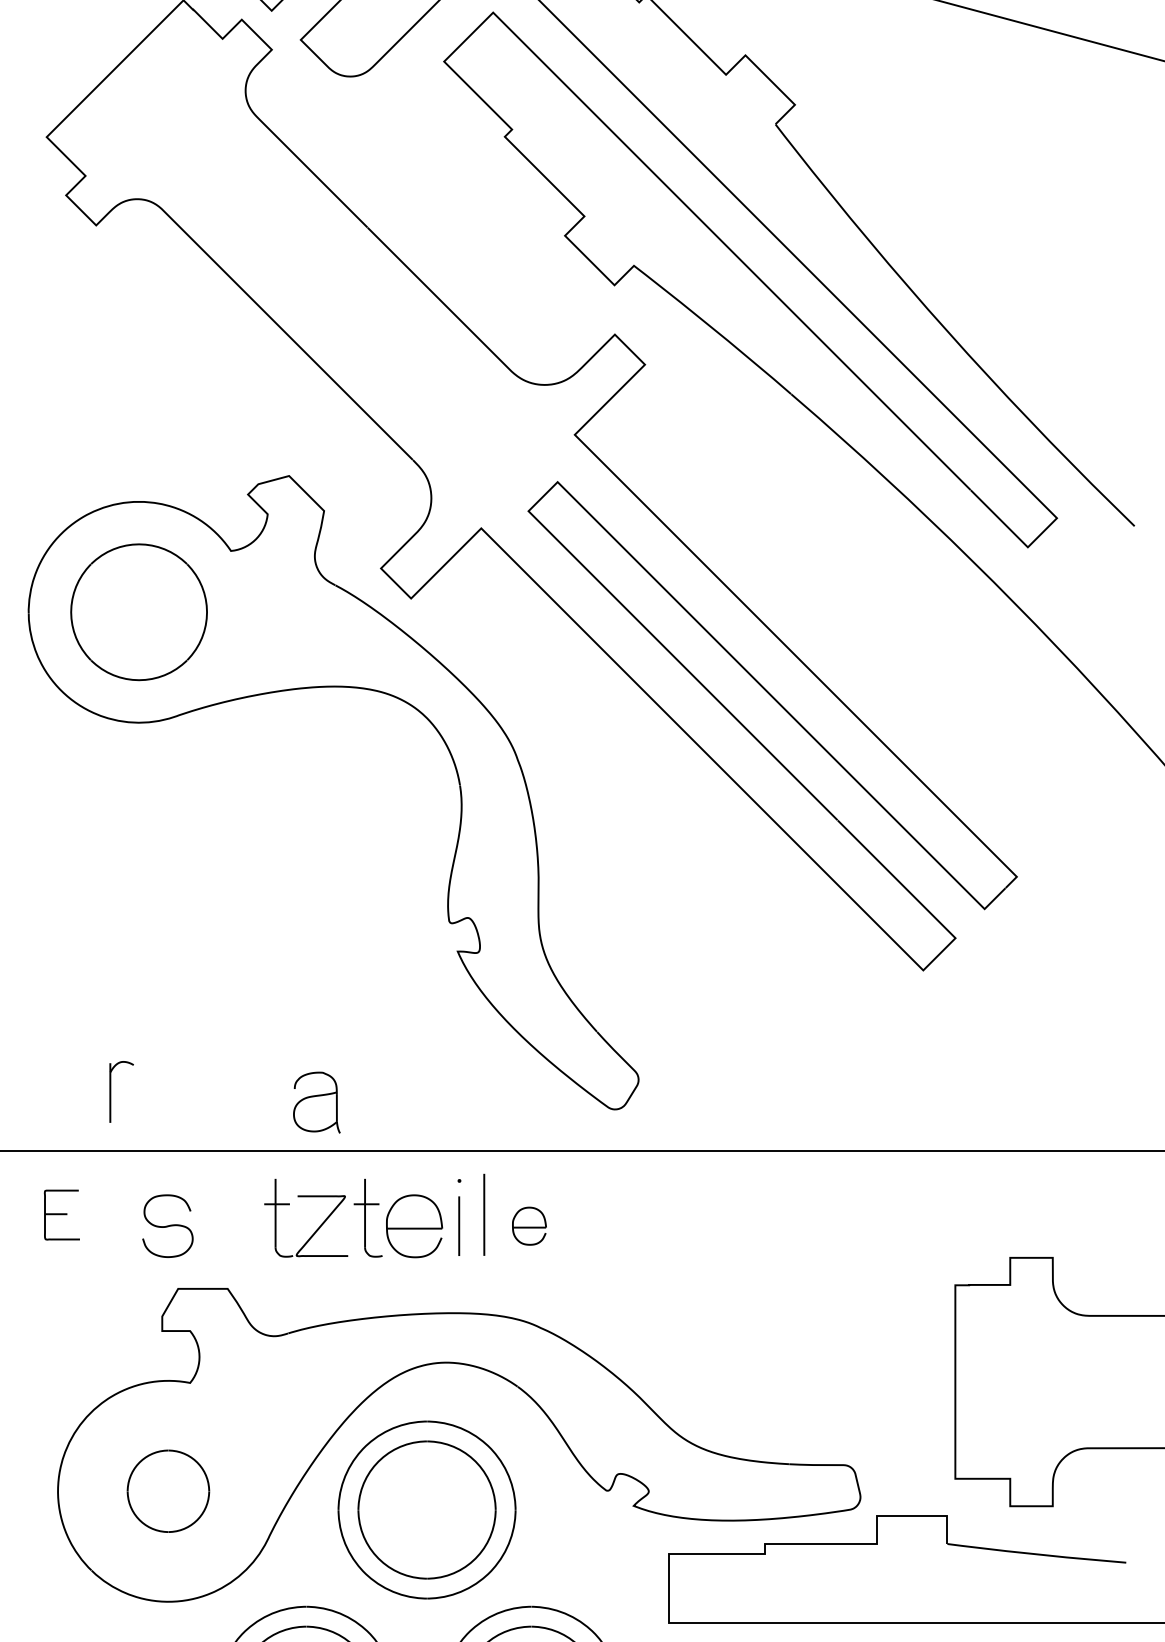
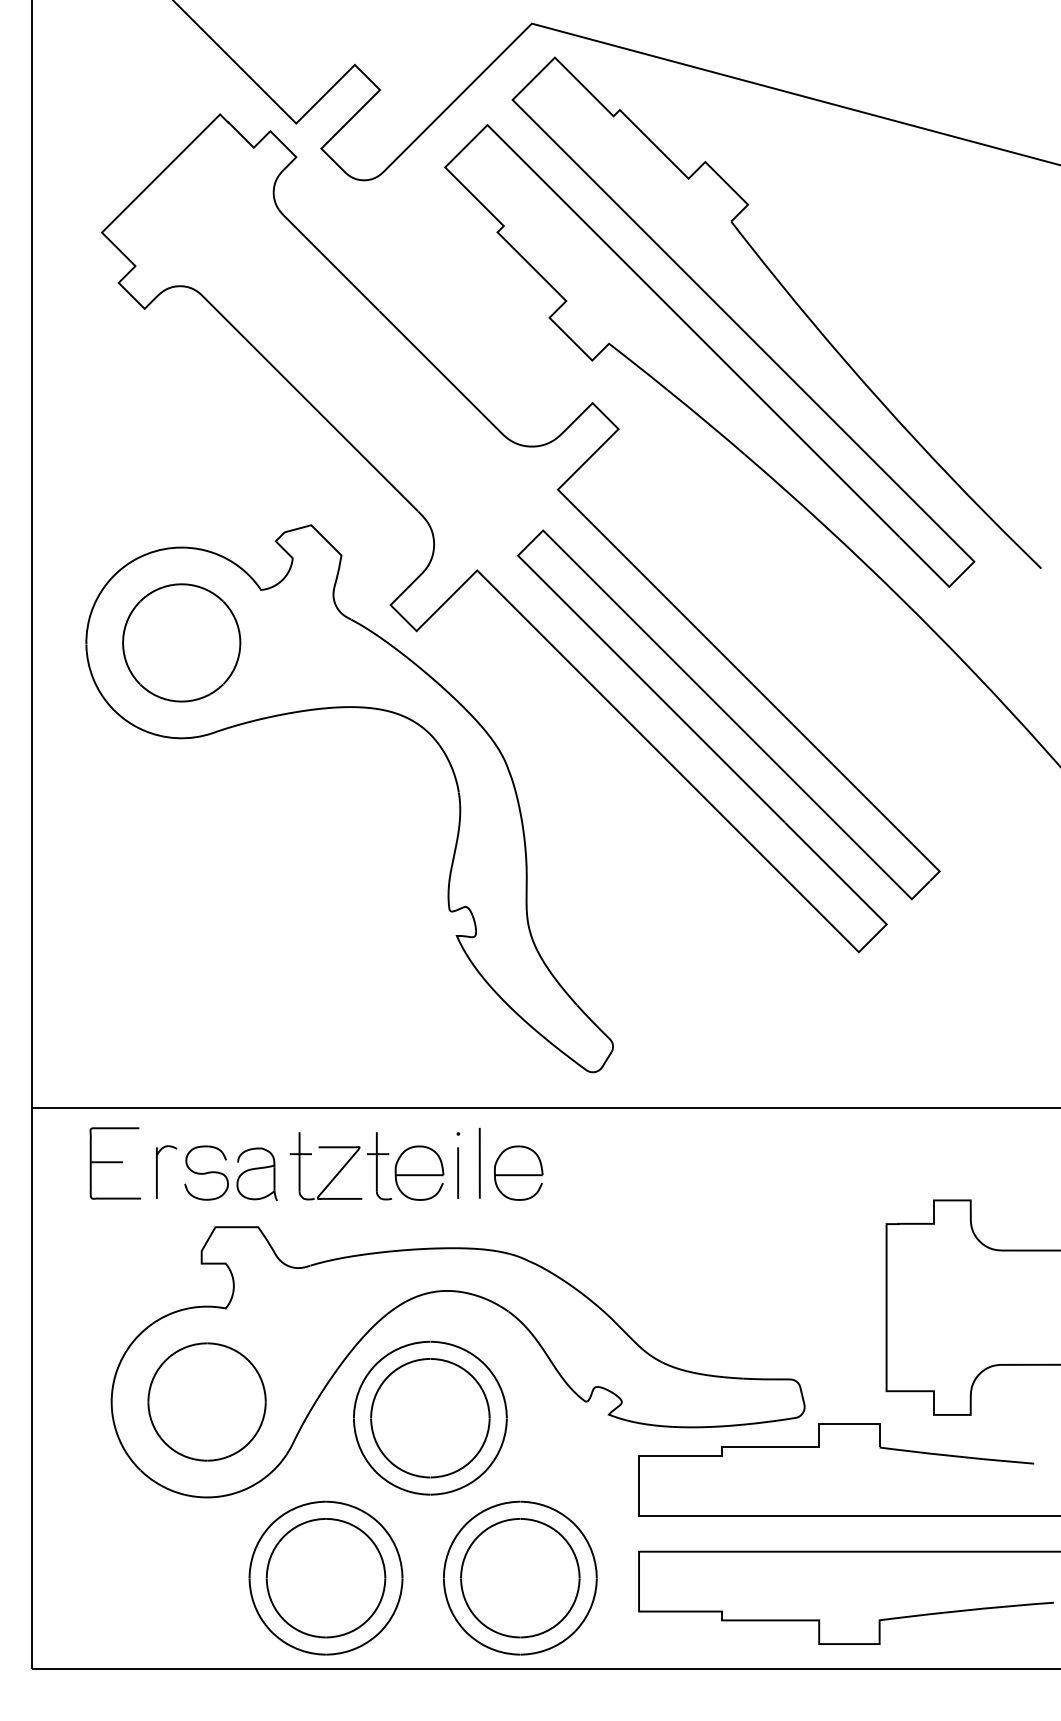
part: (111, 1091) -> (157, 1171), moved
part: (316, 1102) -> (256, 1174), moved
part: (61, 1215) -> (114, 1163), size x1.67
part: (529, 1225) -> (518, 1172), size x1.67
part: (167, 1490) -> (206, 1401), size x1.67

